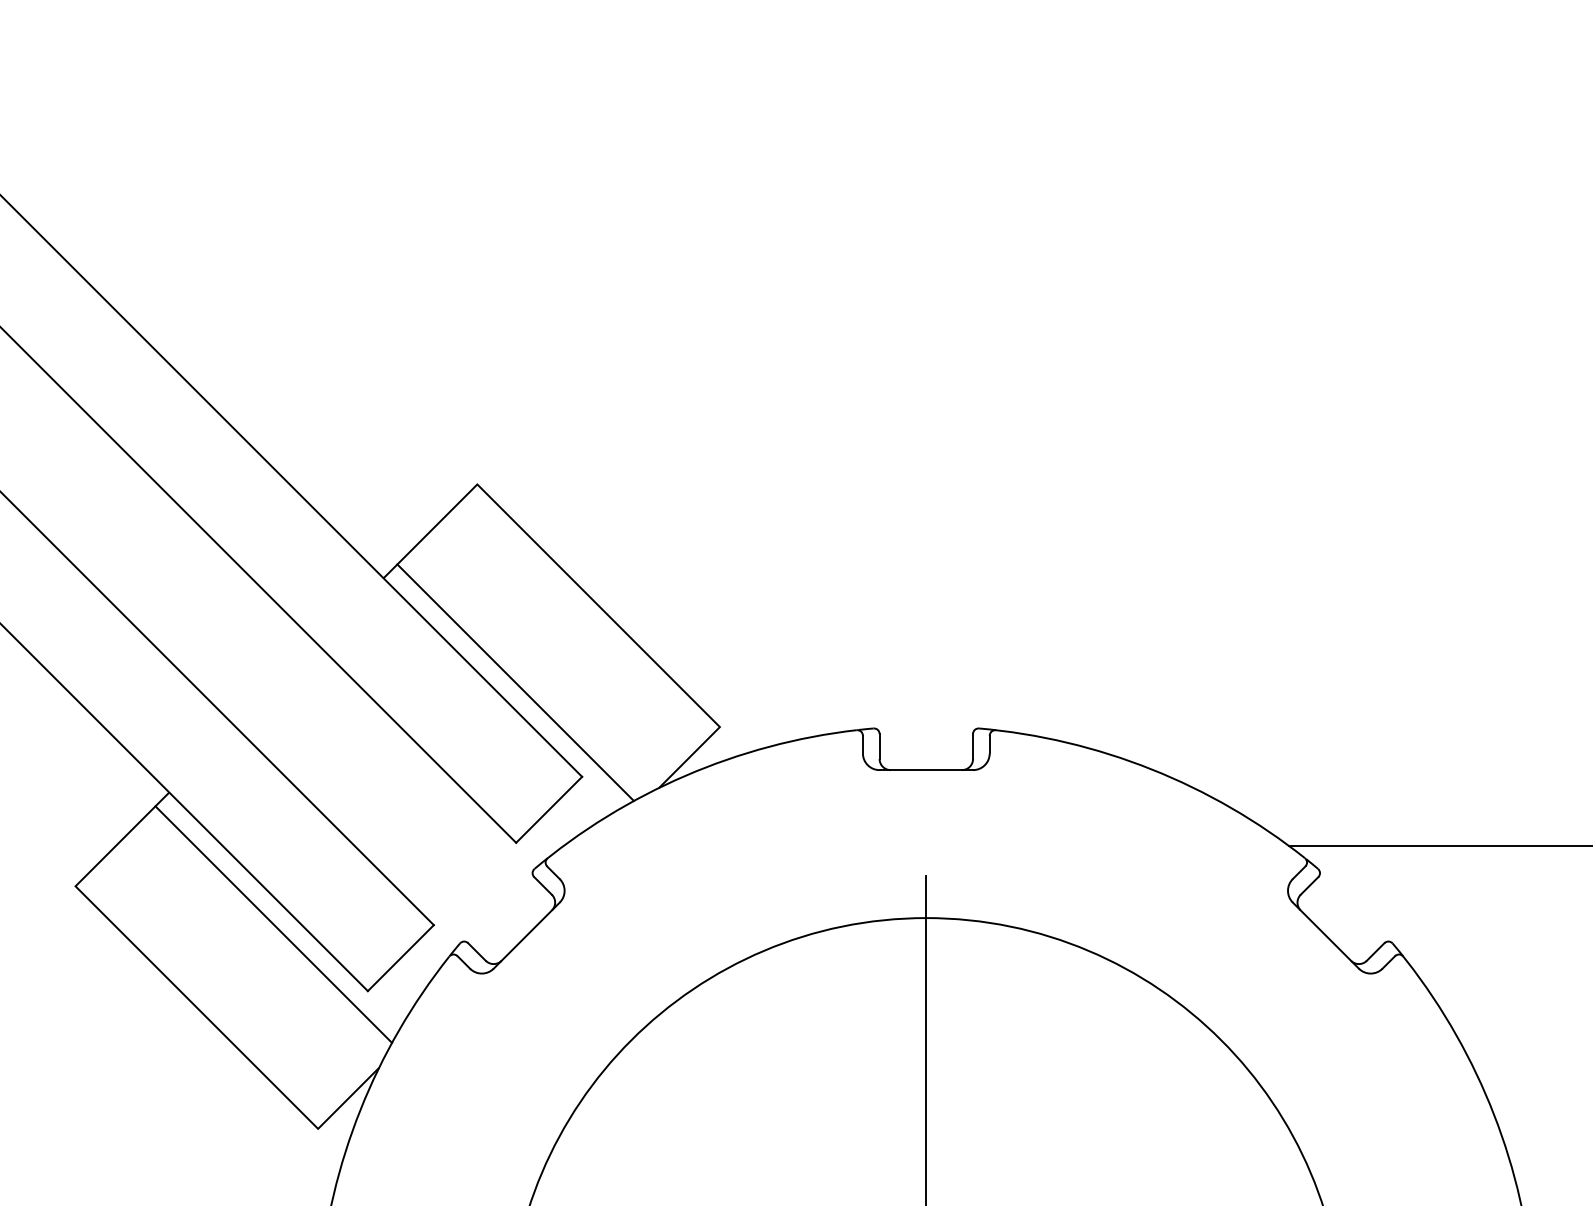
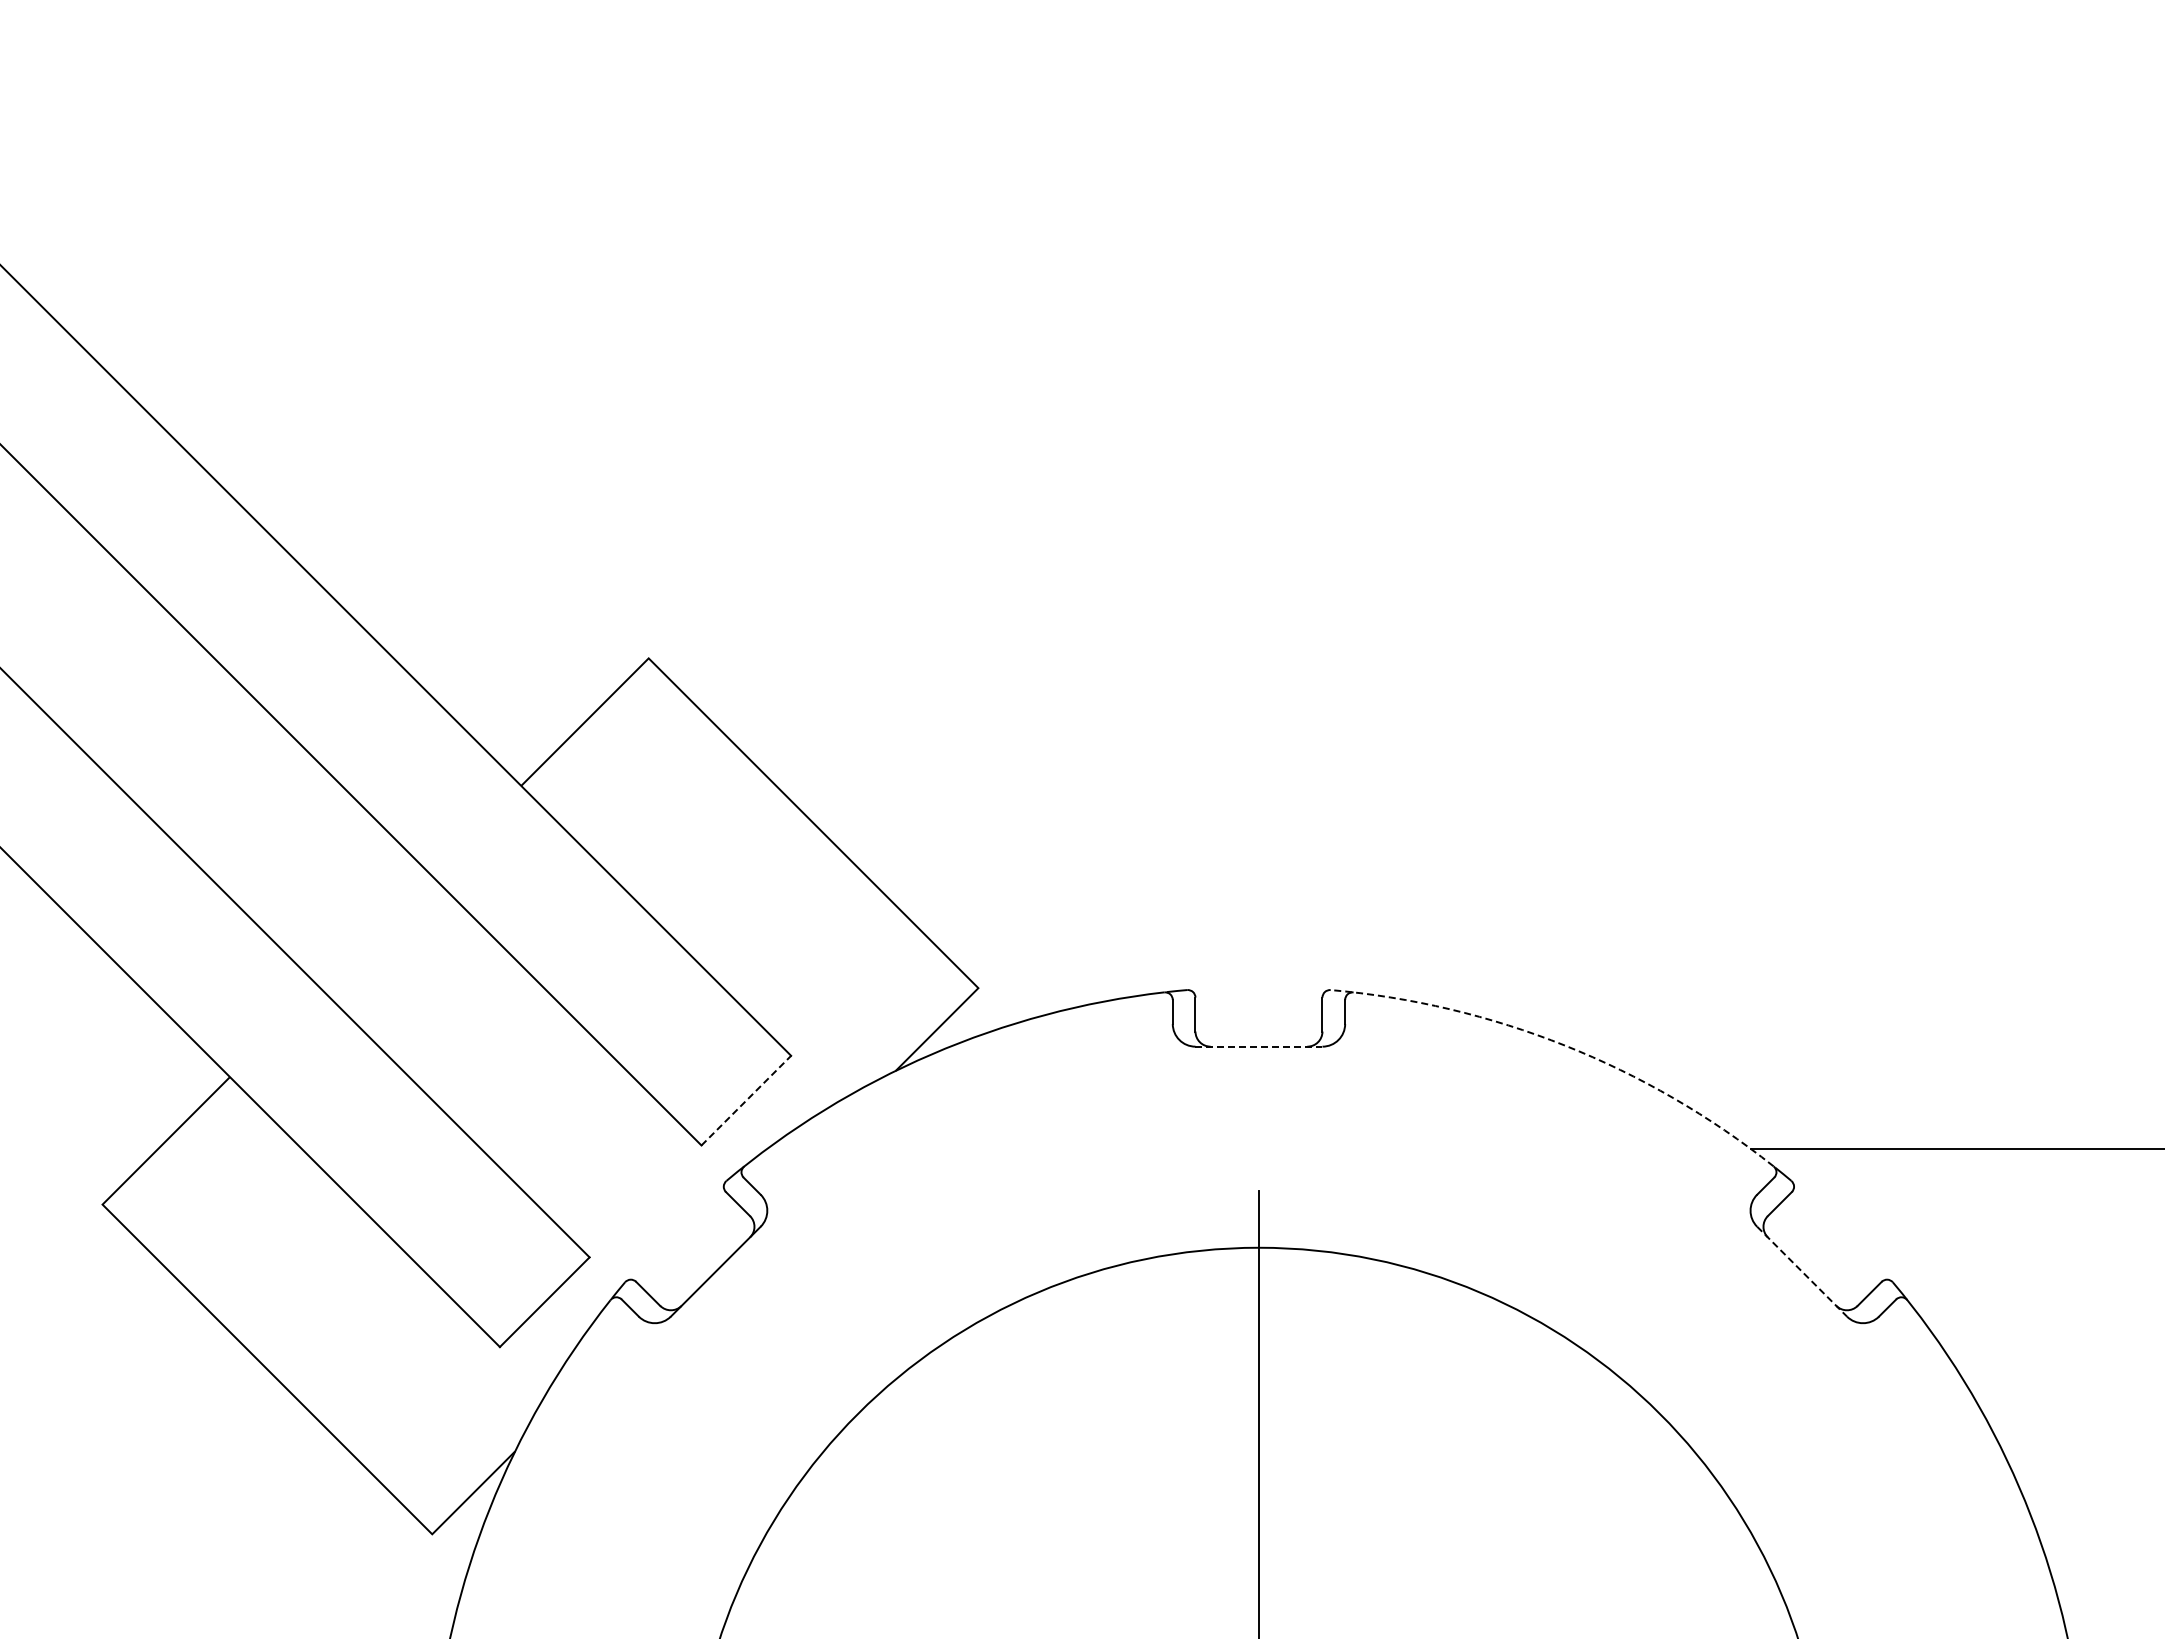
line: (515, 682) -> (700, 927), removed
arc: (1151, 769) -> (1565, 1045), solid -> dashed
line: (925, 770) -> (1258, 1046), solid -> dashed
line: (549, 809) -> (746, 1100), solid -> dashed
line: (273, 924) -> (371, 1256), removed
line: (1326, 935) -> (1802, 1271), solid -> dashed

